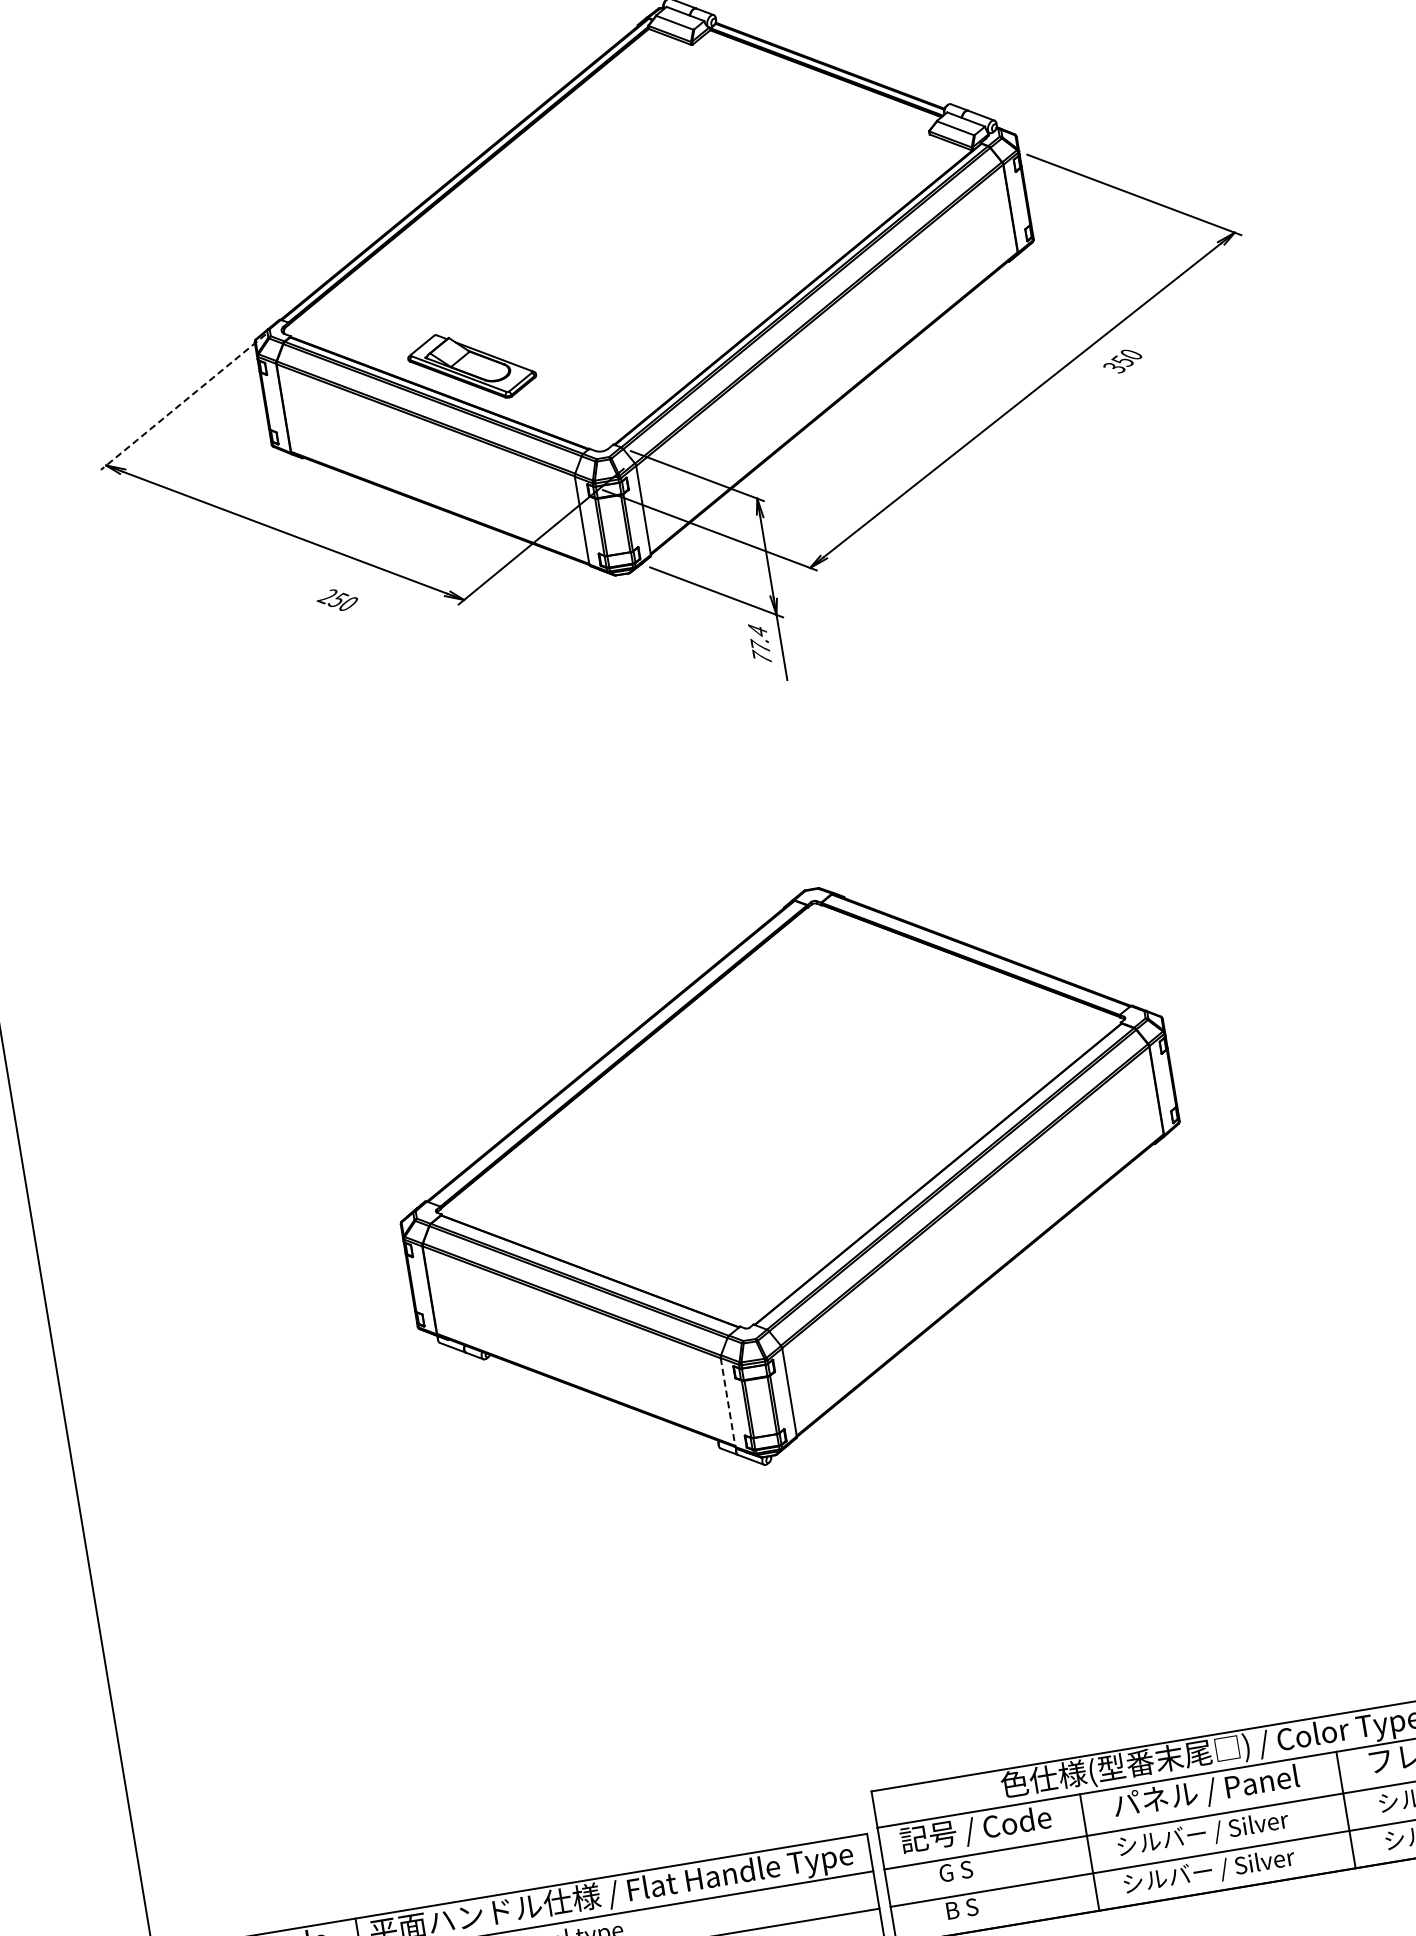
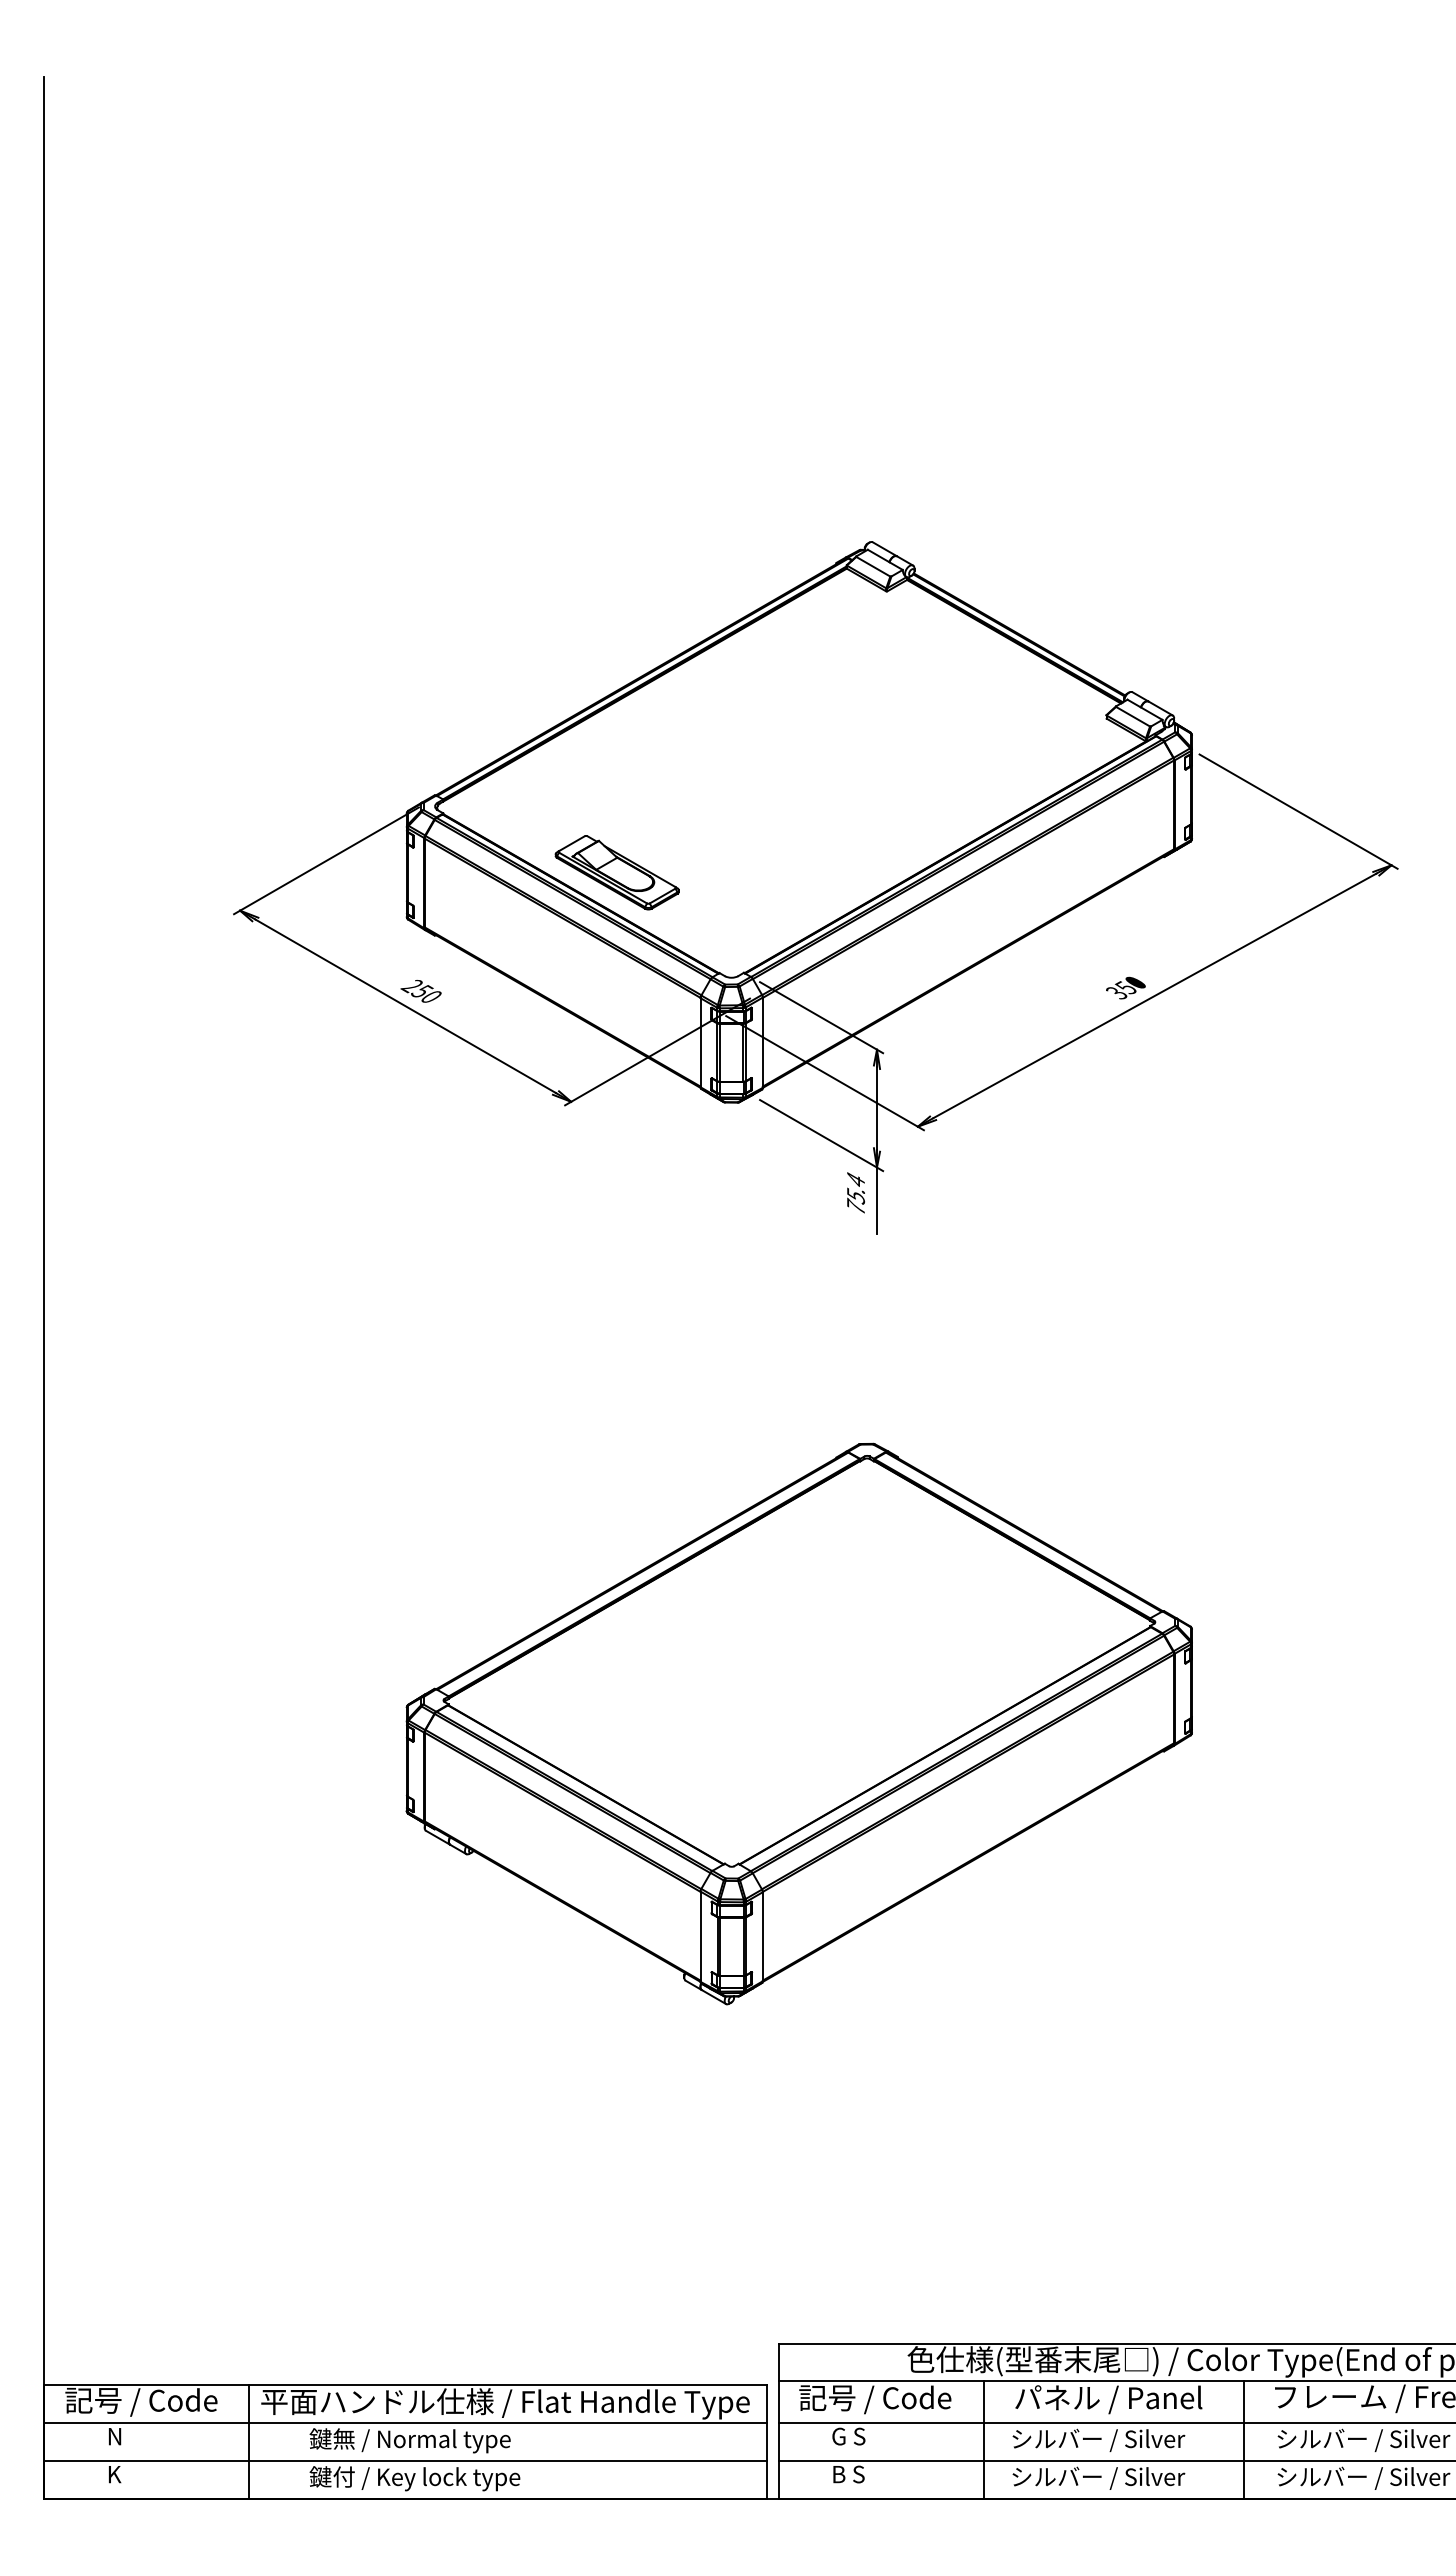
text: (1122, 360) -> (1125, 987), moved
line: (183, 401) -> (326, 860), dashed -> solid
text: (336, 600) -> (420, 991), moved
text: (760, 645) -> (856, 1195), 77.4 -> 75.4
line: (728, 1403) -> (700, 1937), dashed -> solid

